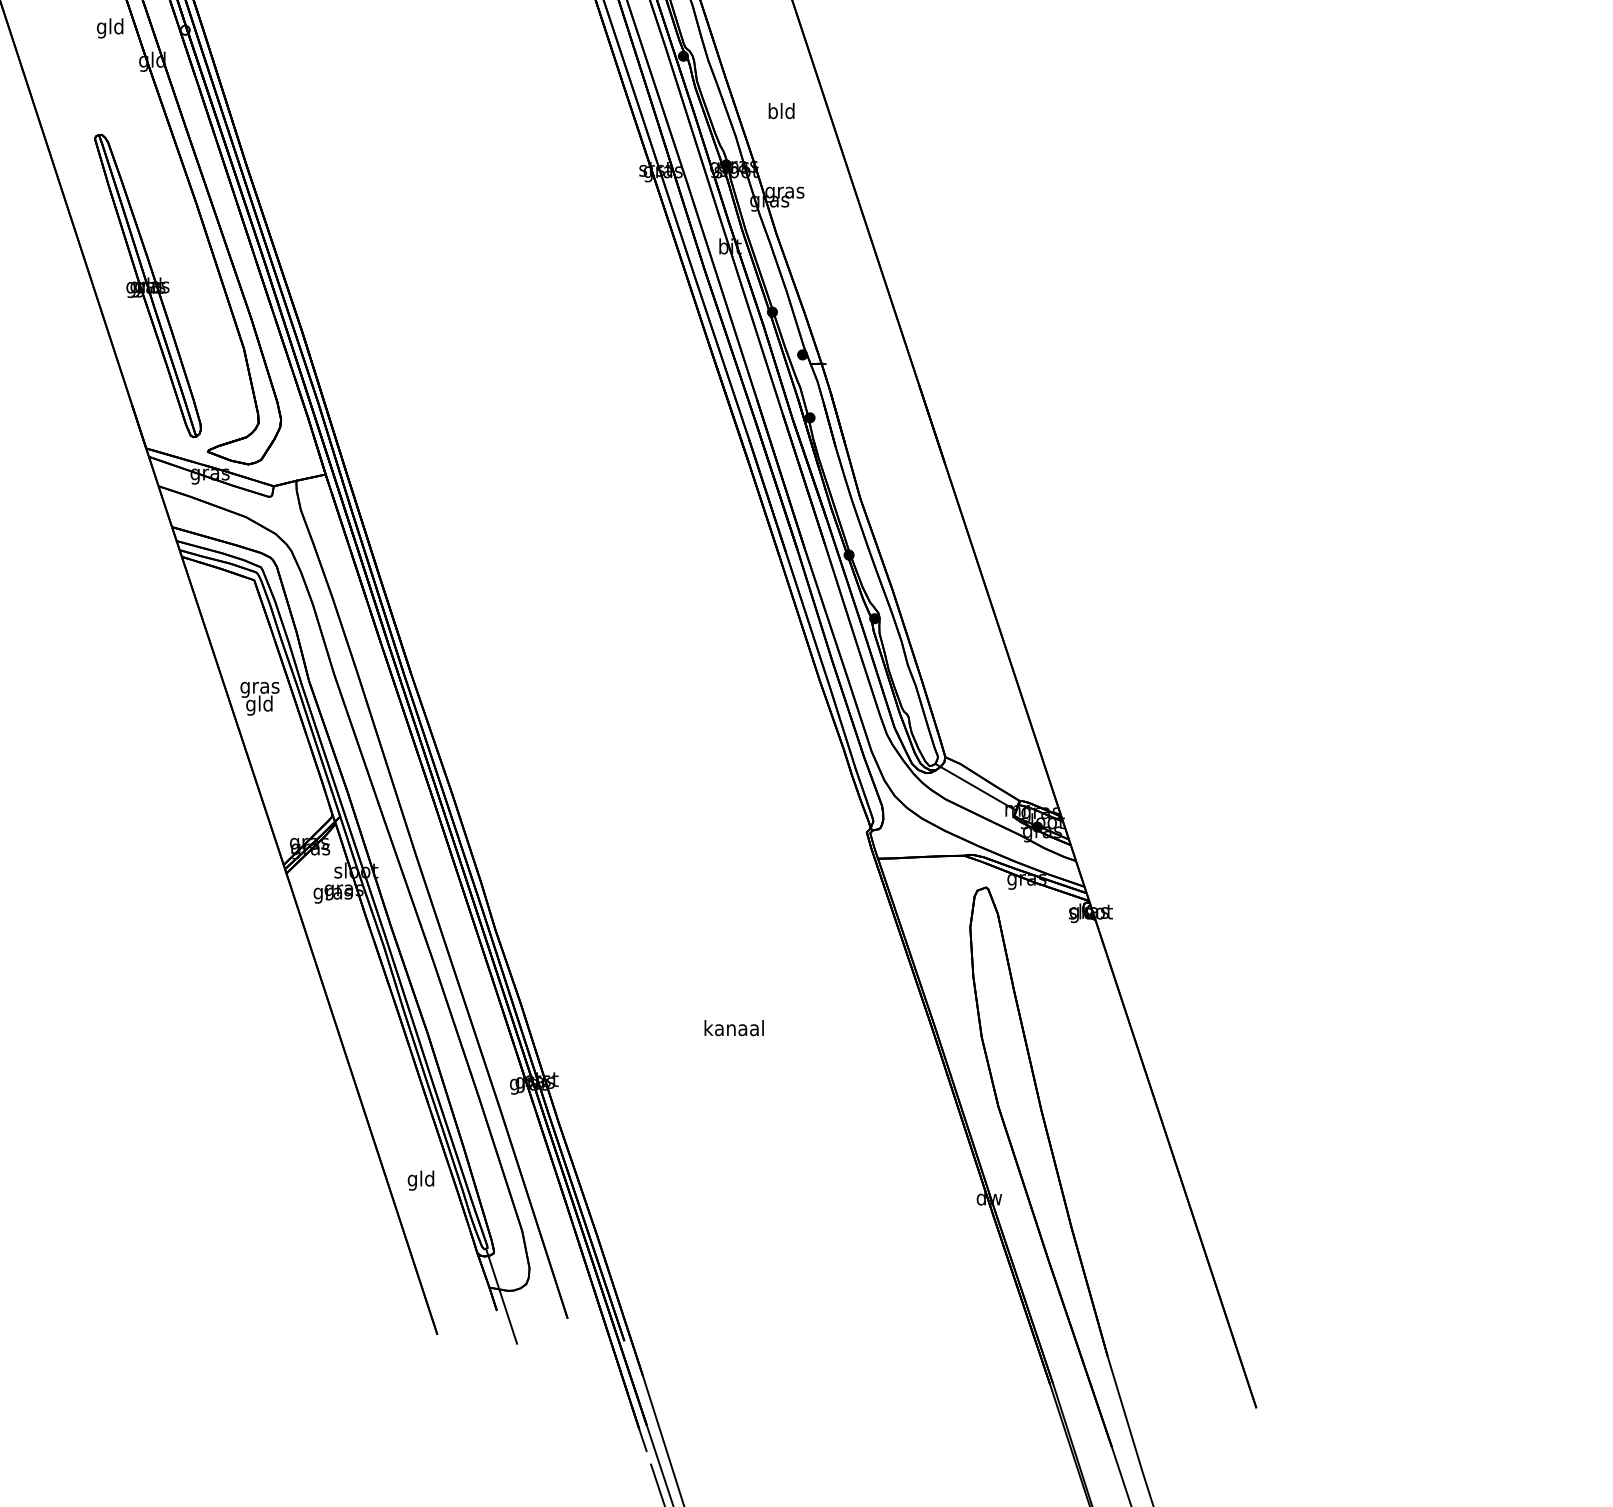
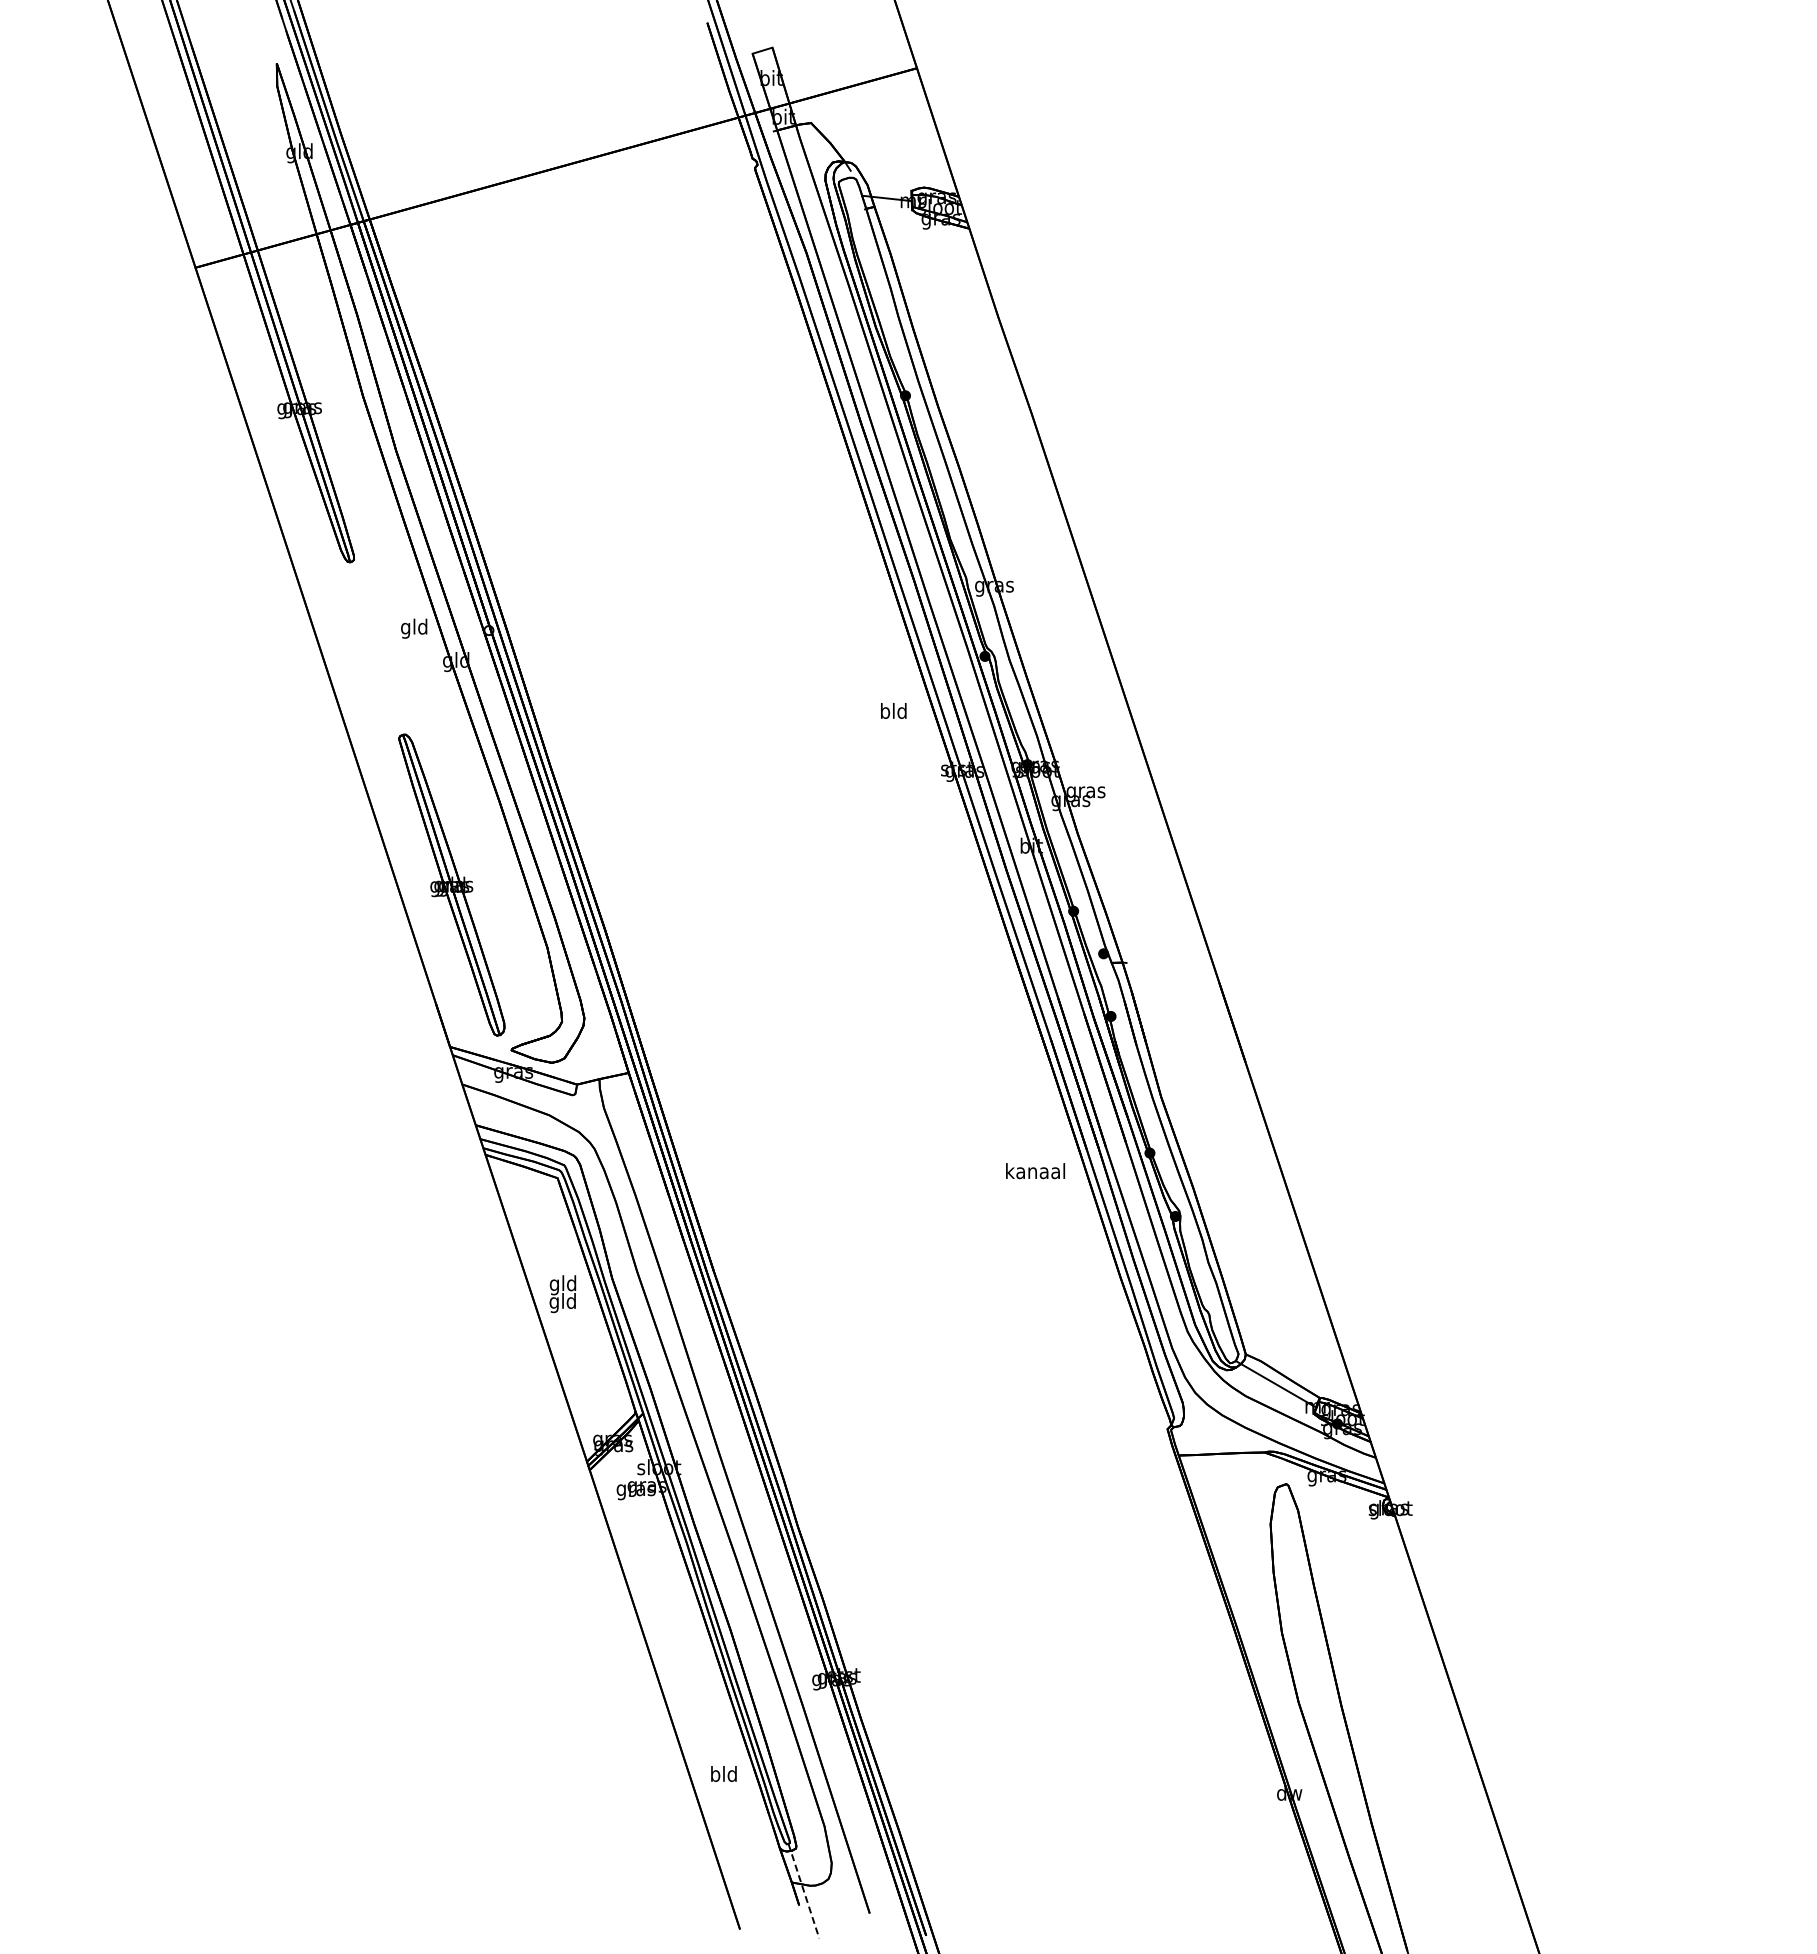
text: (781, 110) -> (893, 710), moved
text: (260, 688) -> (563, 1285), gras -> gld
text: (734, 1028) -> (1035, 1171), moved
text: (412, 1181) -> (715, 1776), gld -> bld
line: (501, 1296) -> (803, 1891), solid -> dashed

